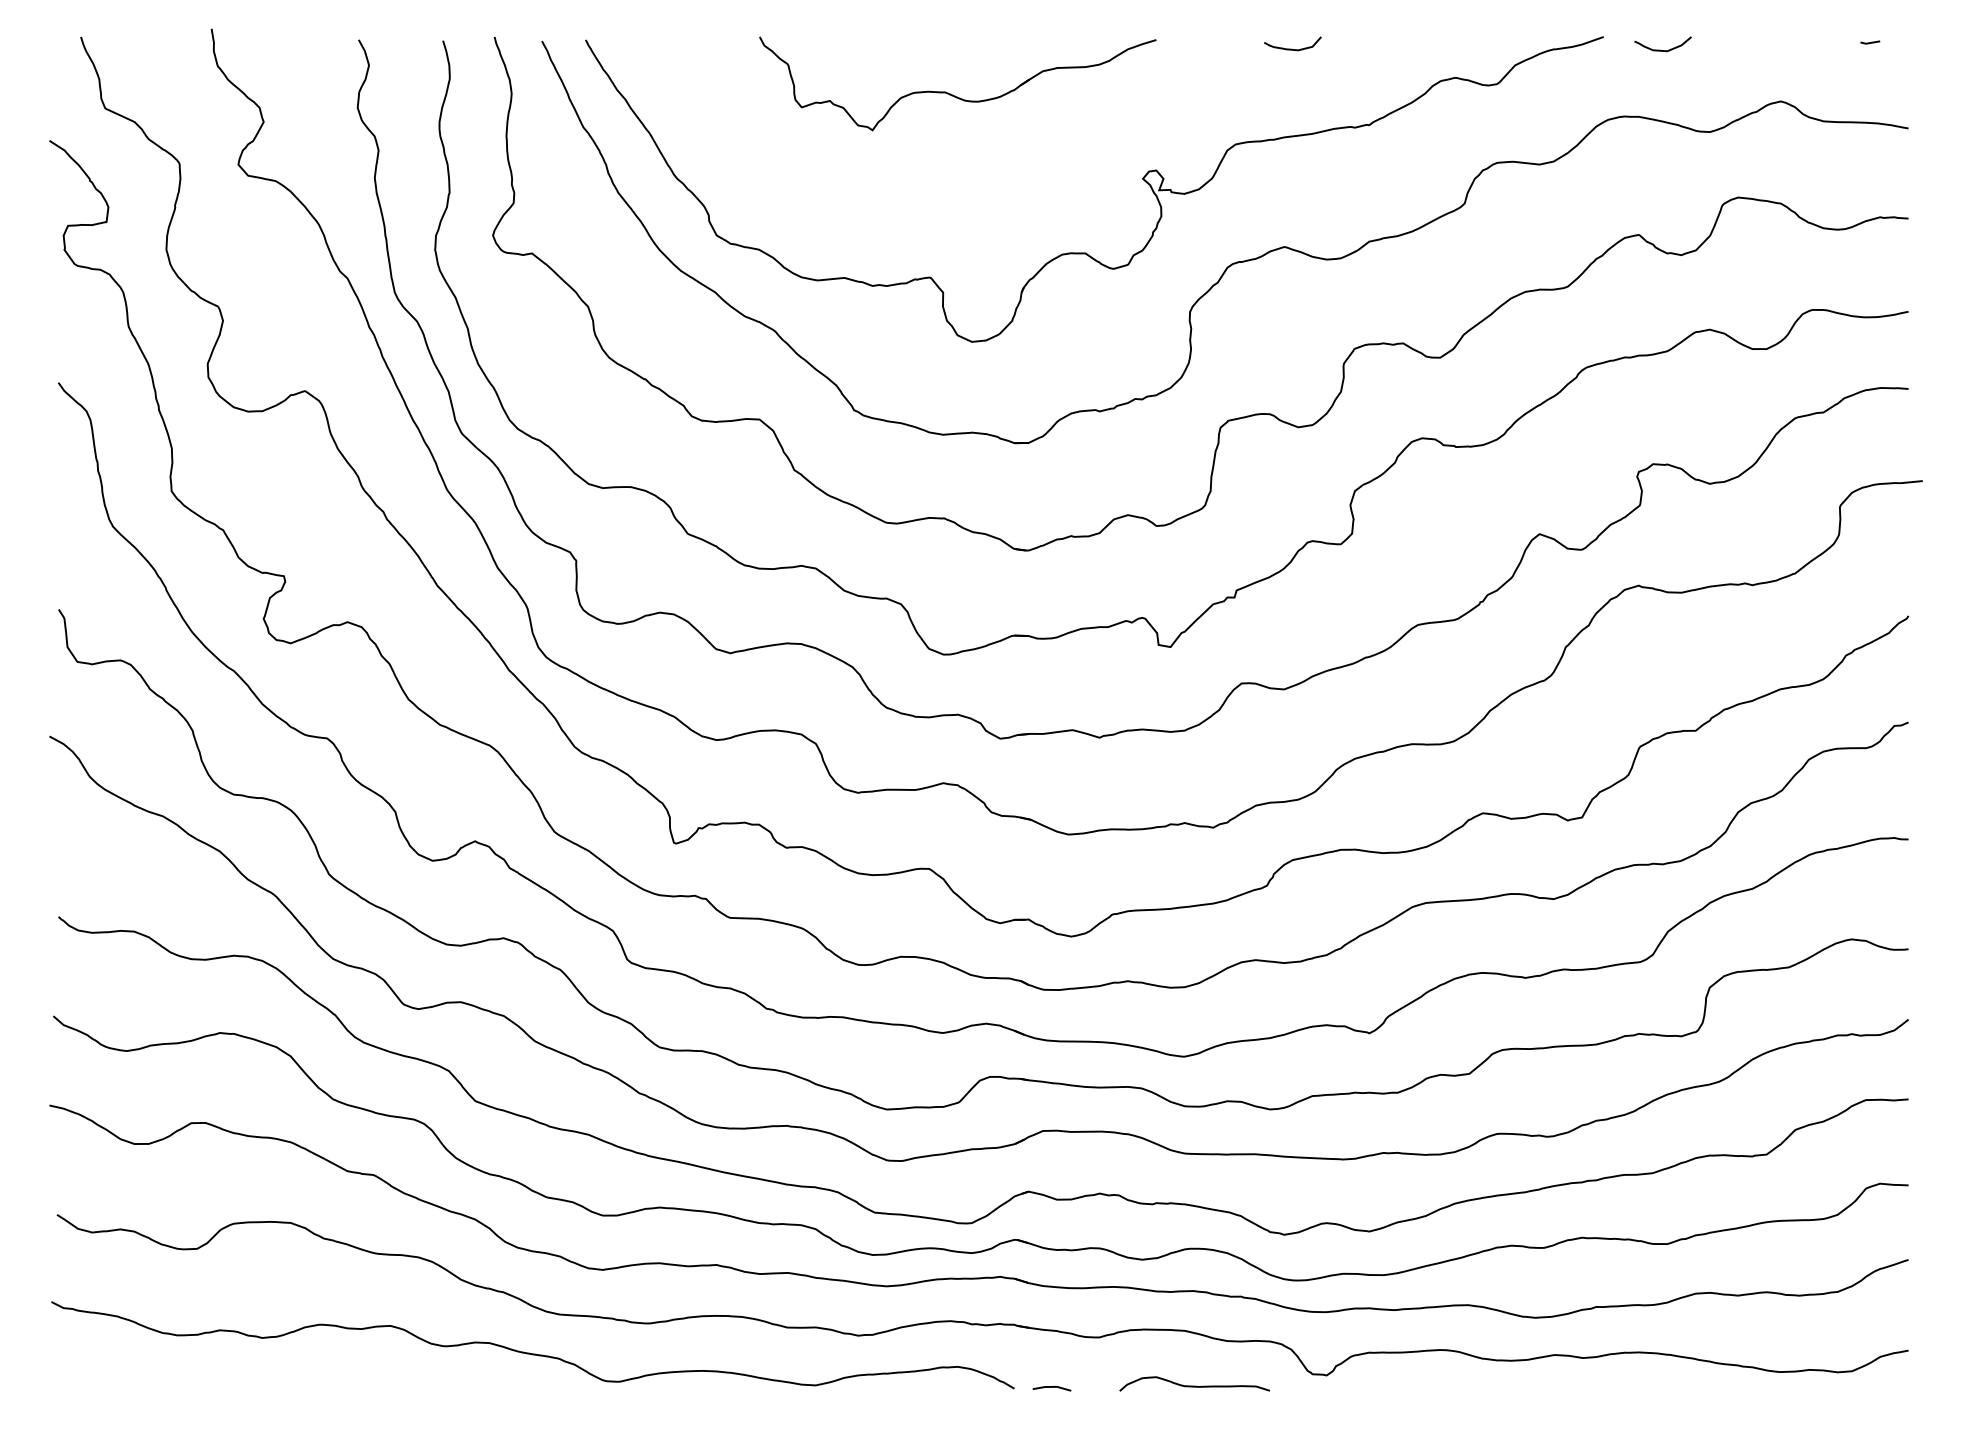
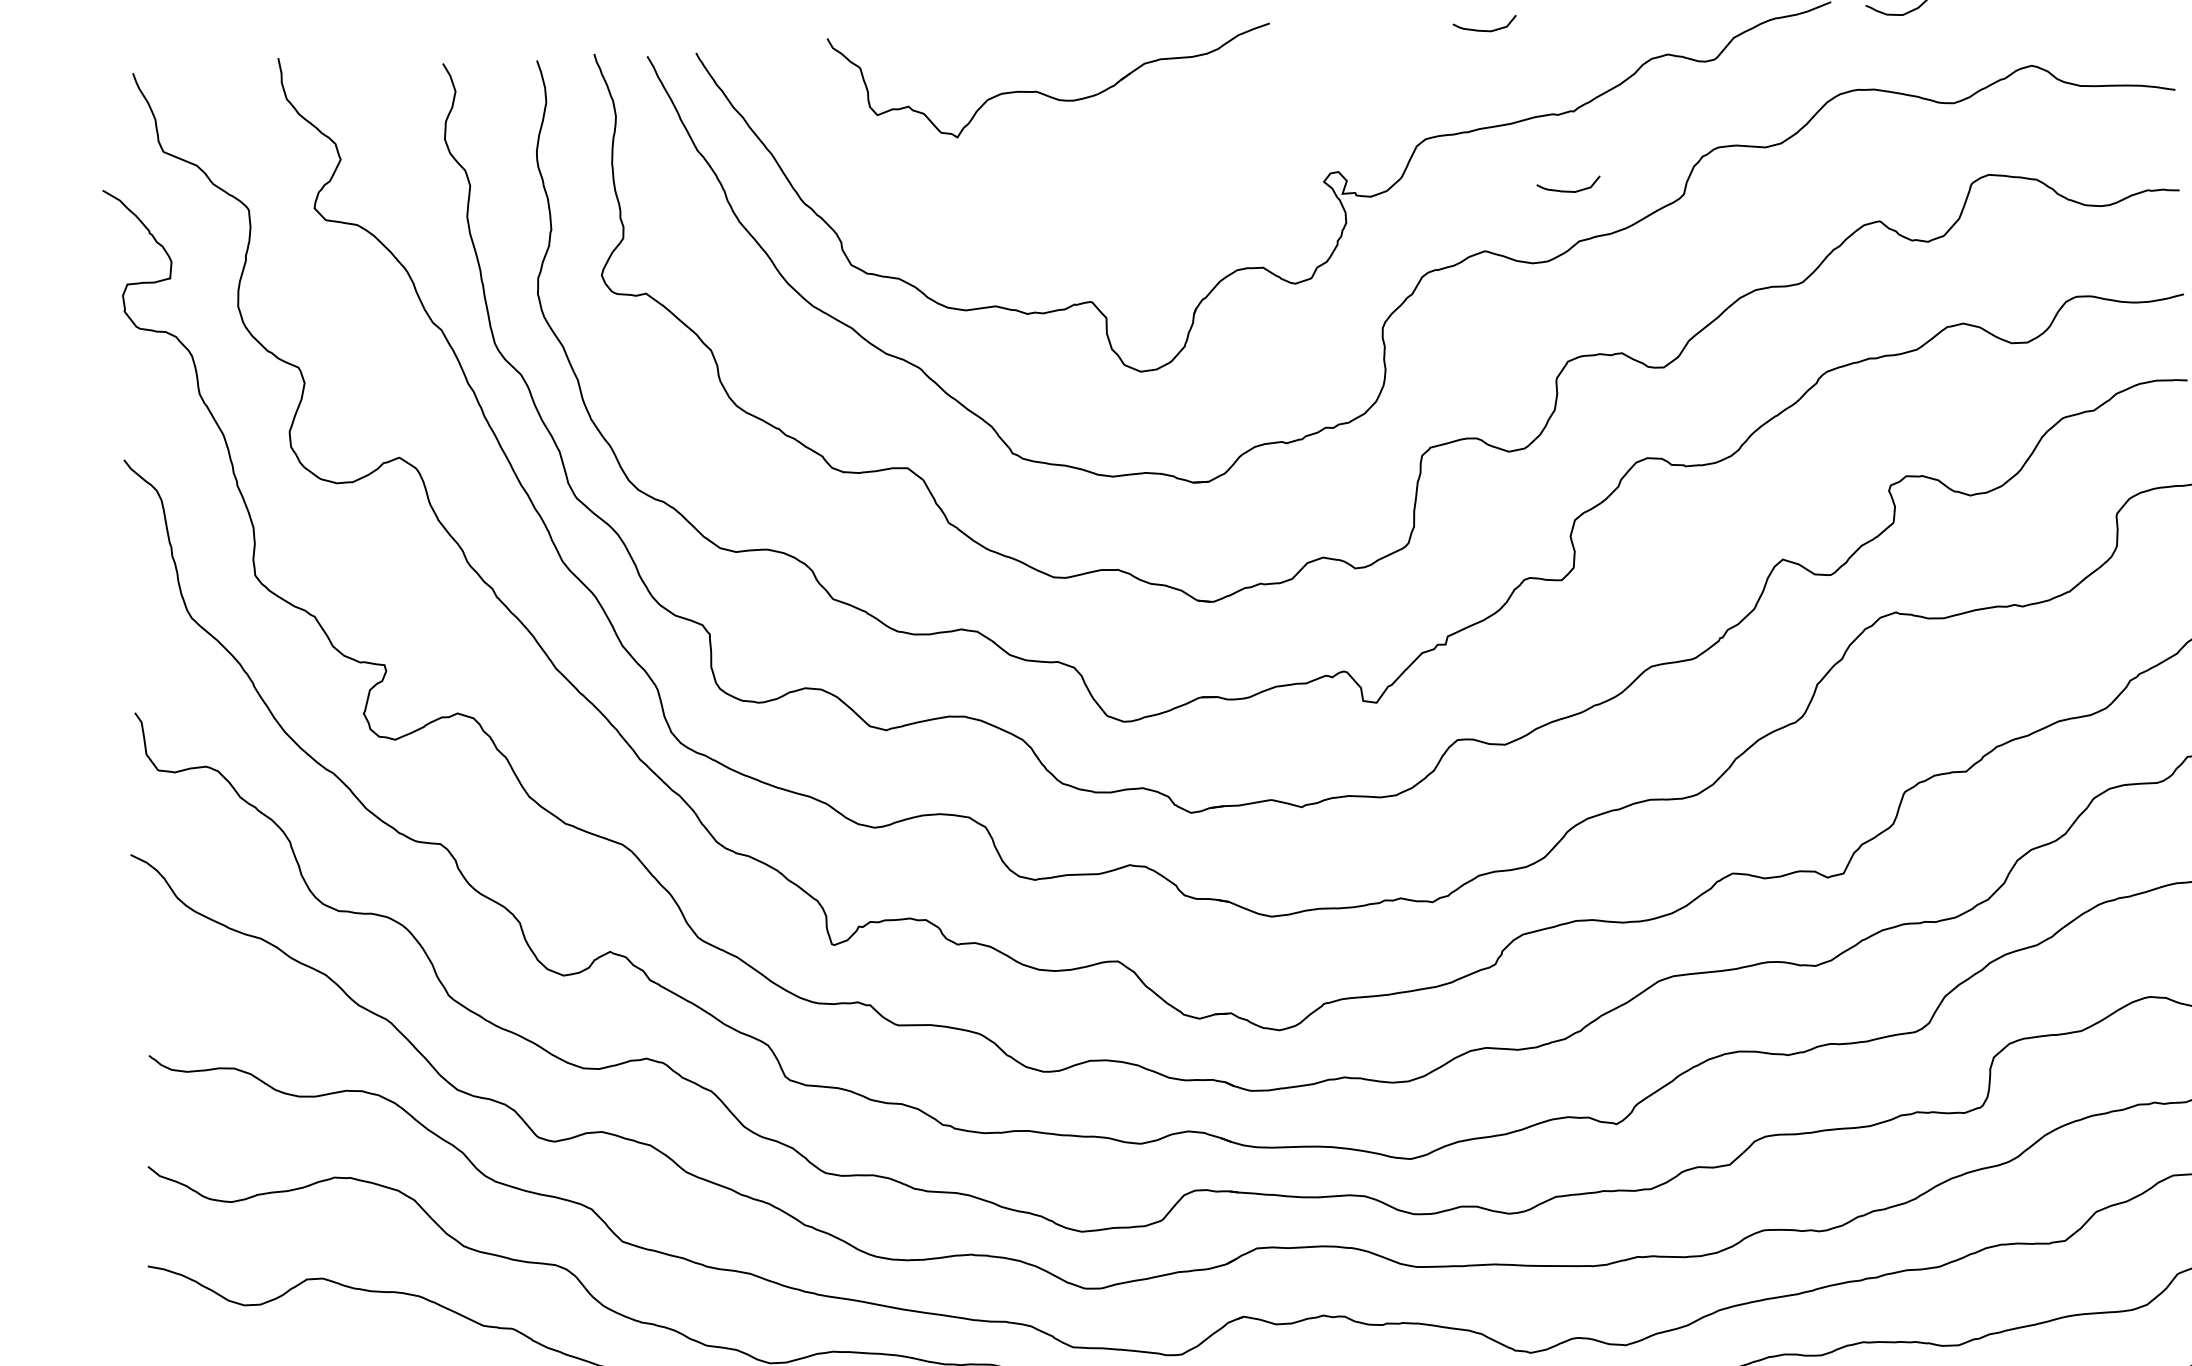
part: (952, 94) -> (1044, 93), moved
curve: (1360, 195) -> (1567, 190), added

